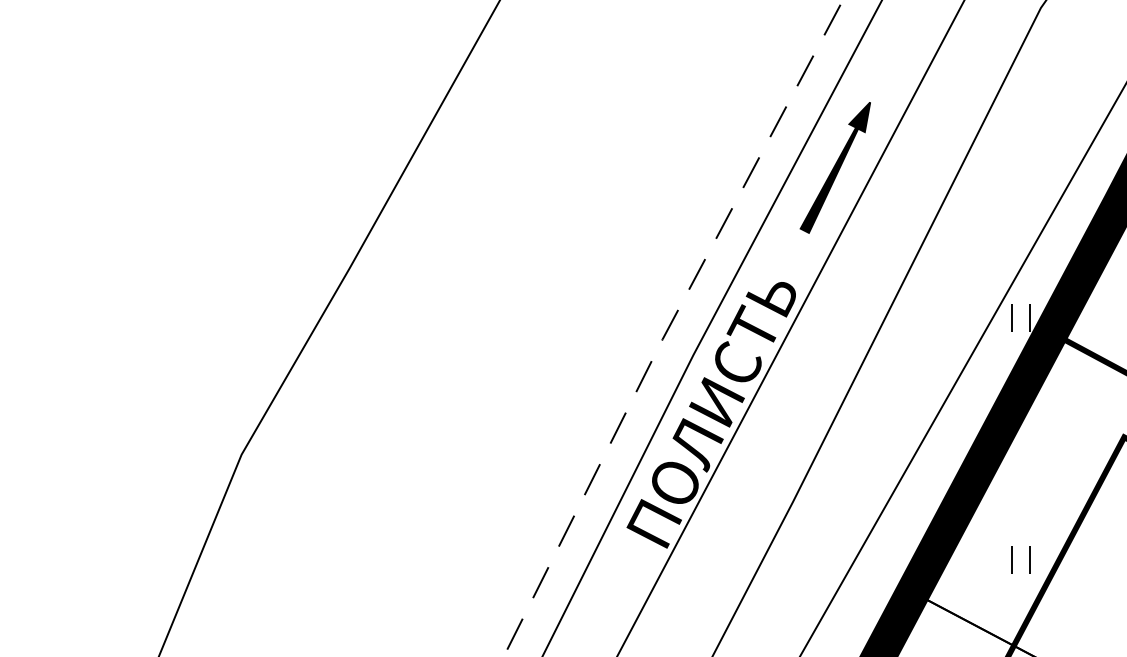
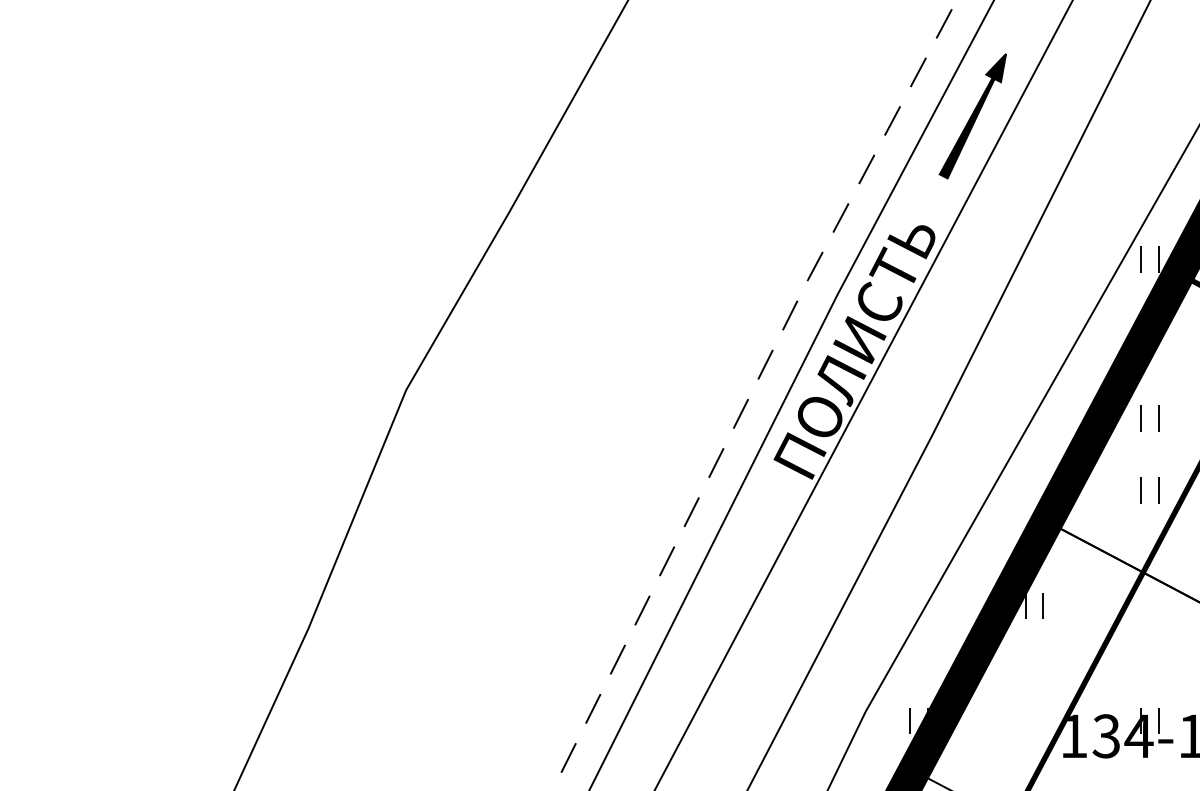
part: (1012, 484) -> (1141, 418), added

